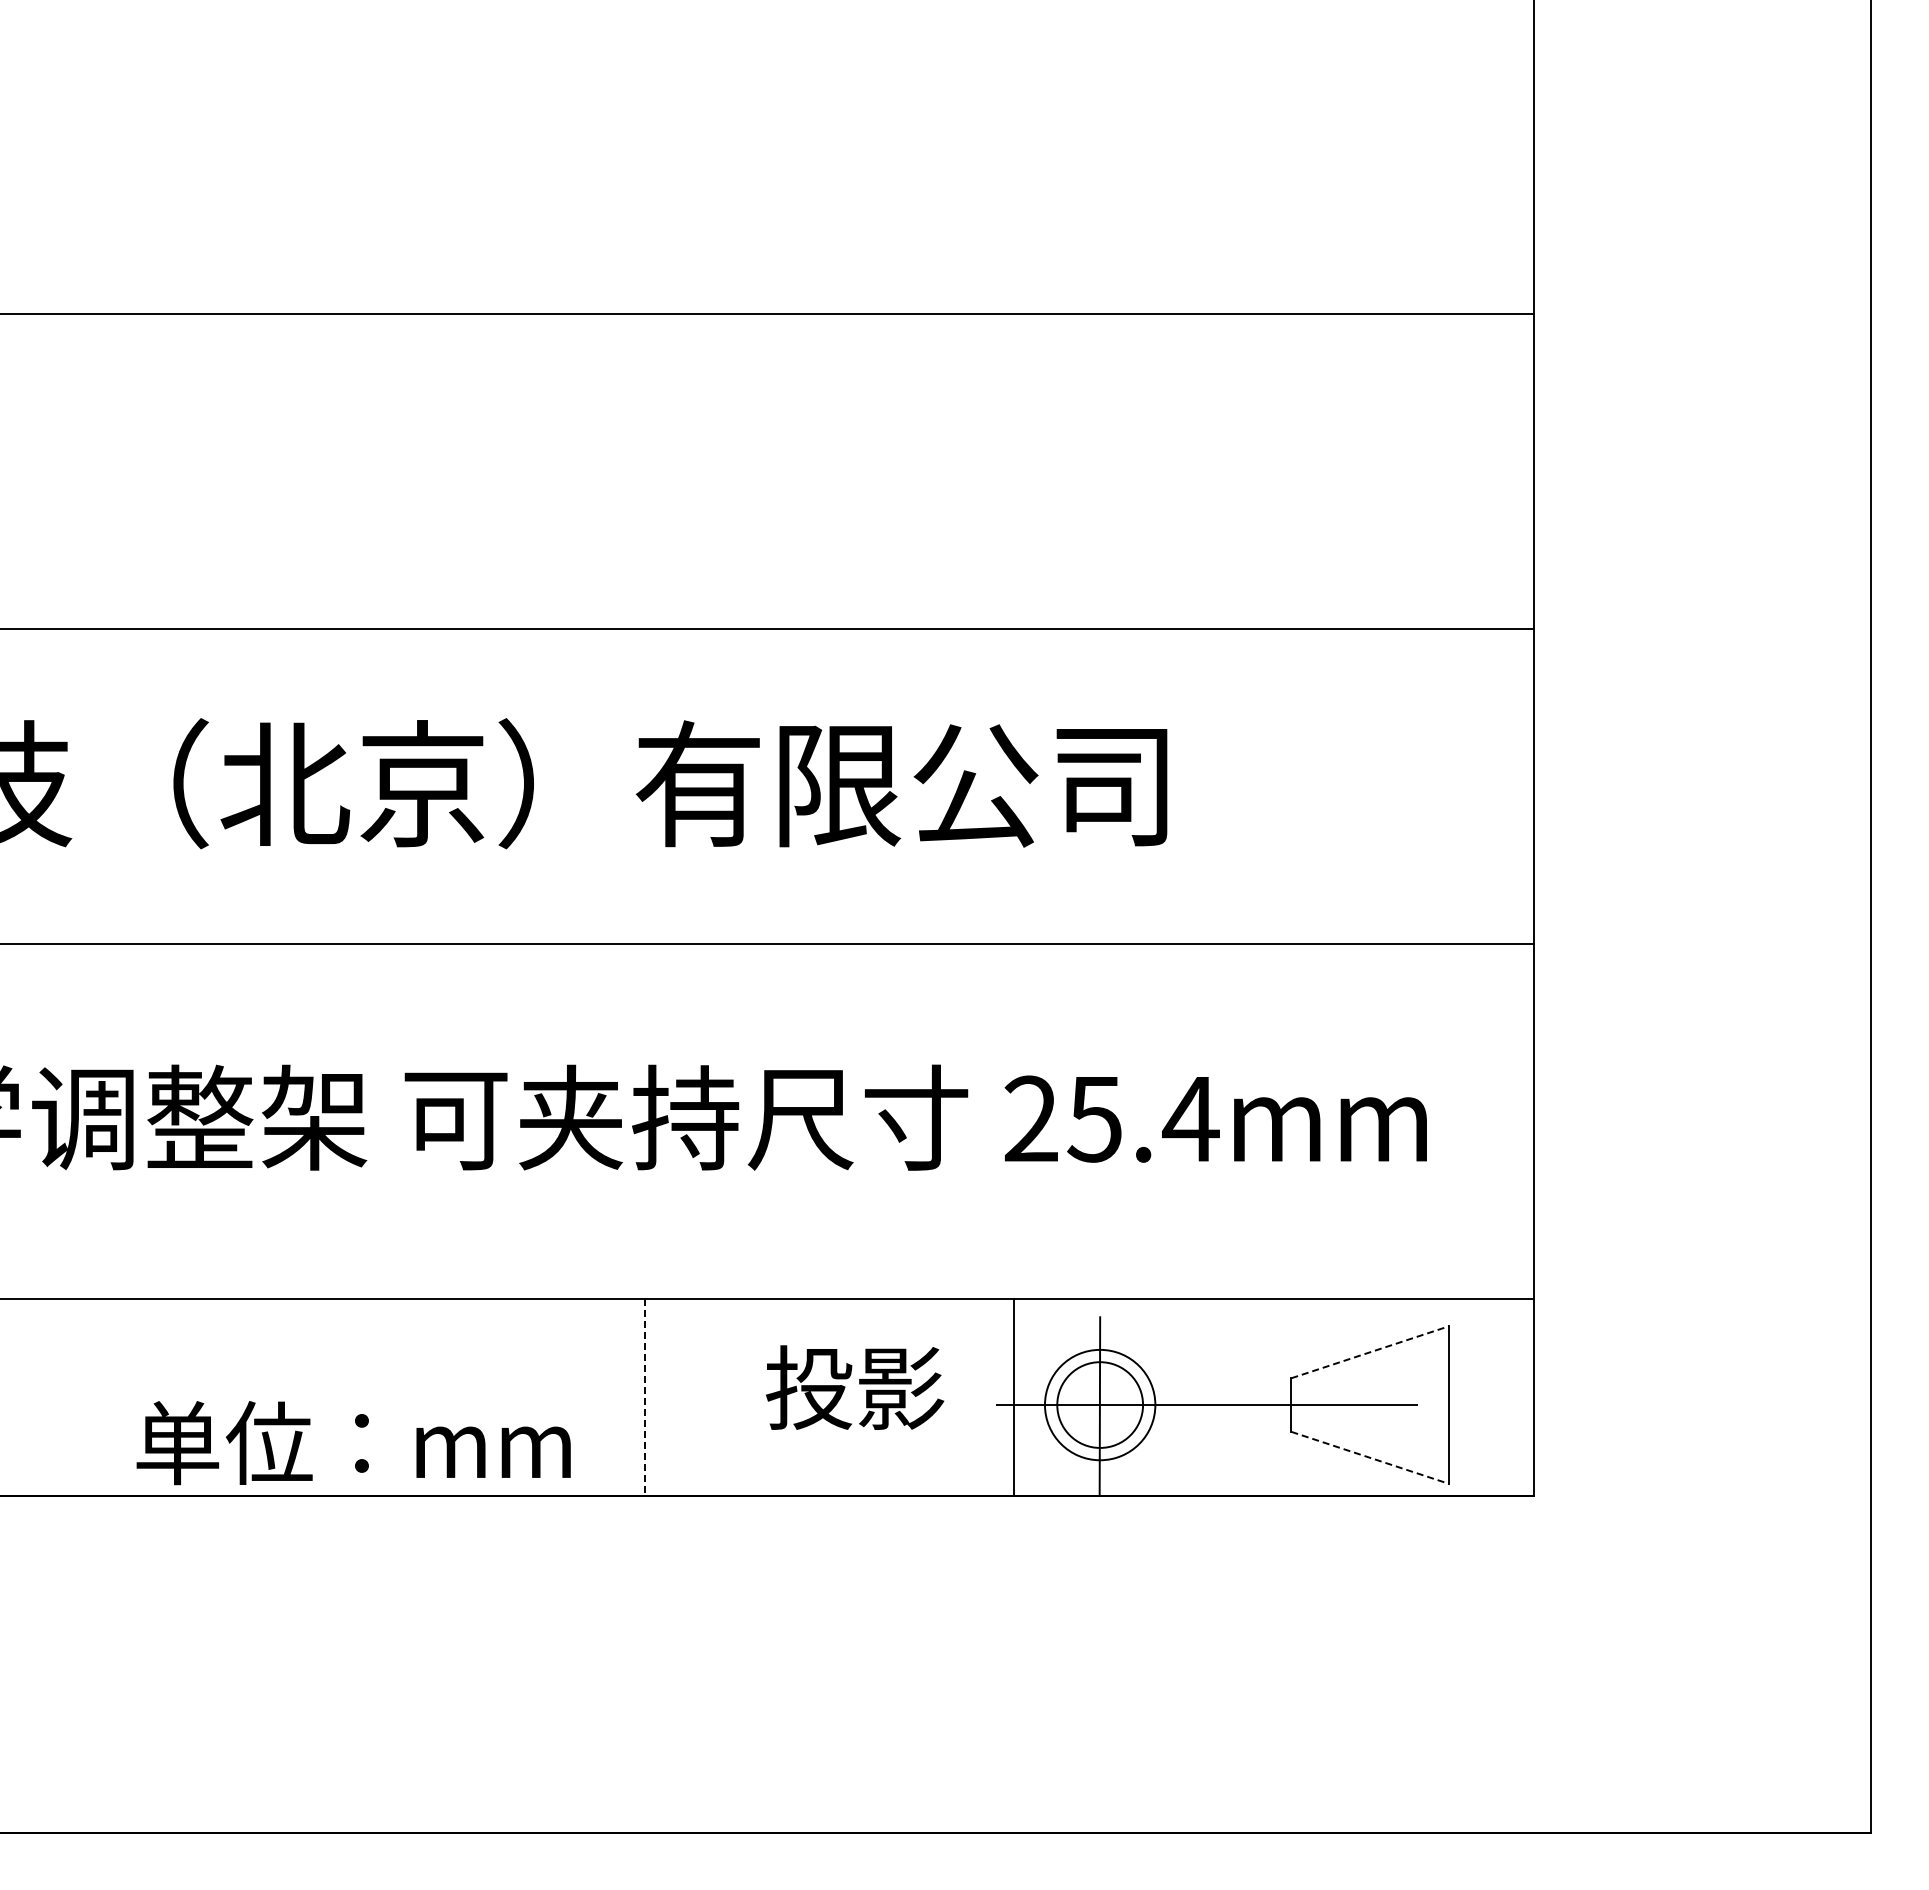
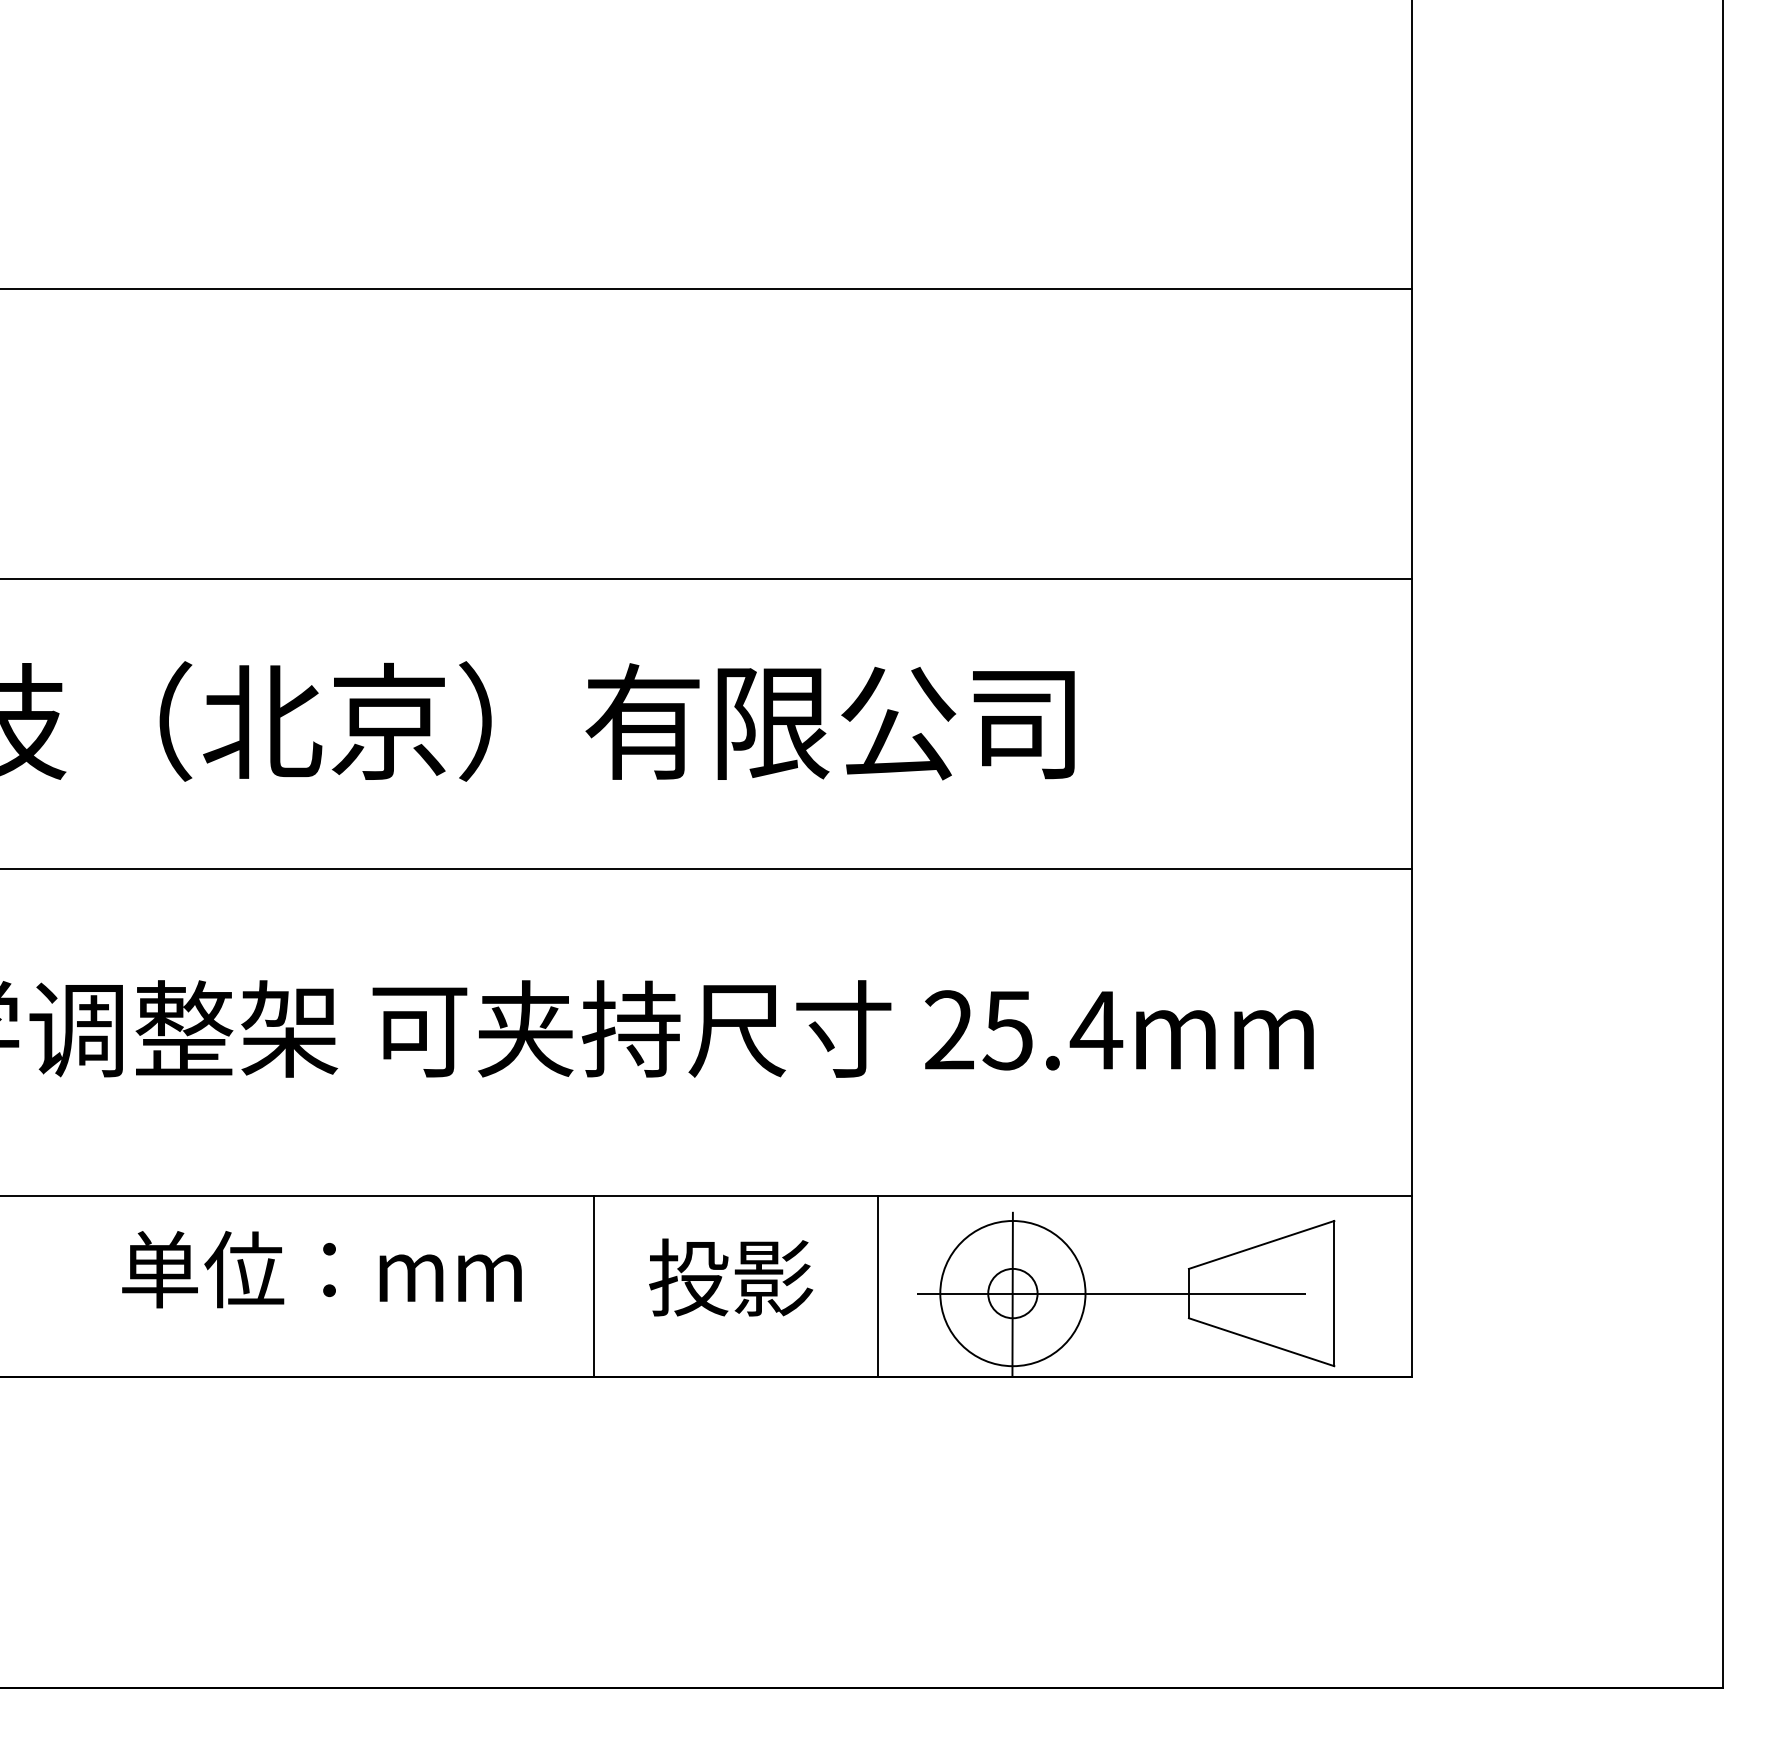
line: (1370, 1352) -> (1261, 1245), dashed -> solid
text: (855, 1387) -> (731, 1277), moved
line: (1013, 1396) -> (877, 1285), moved
line: (645, 1397) -> (594, 1286), dashed -> solid
circle: (1099, 1404) -> (1012, 1293), size x0.62
circle: (1100, 1404) -> (1013, 1293), size x1.43
text: (353, 1443) -> (321, 1270), moved
line: (1370, 1458) -> (1261, 1342), dashed -> solid

